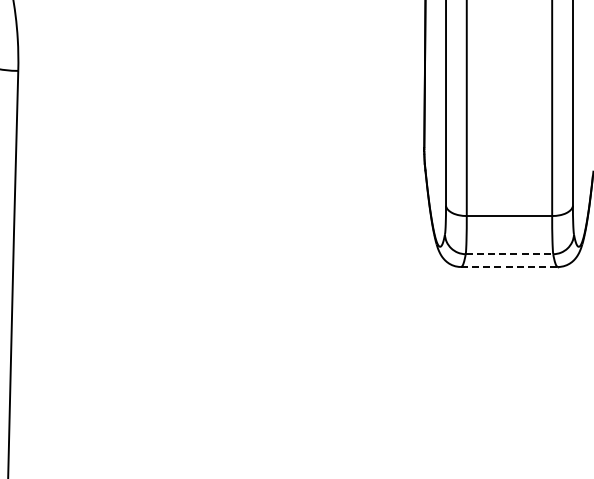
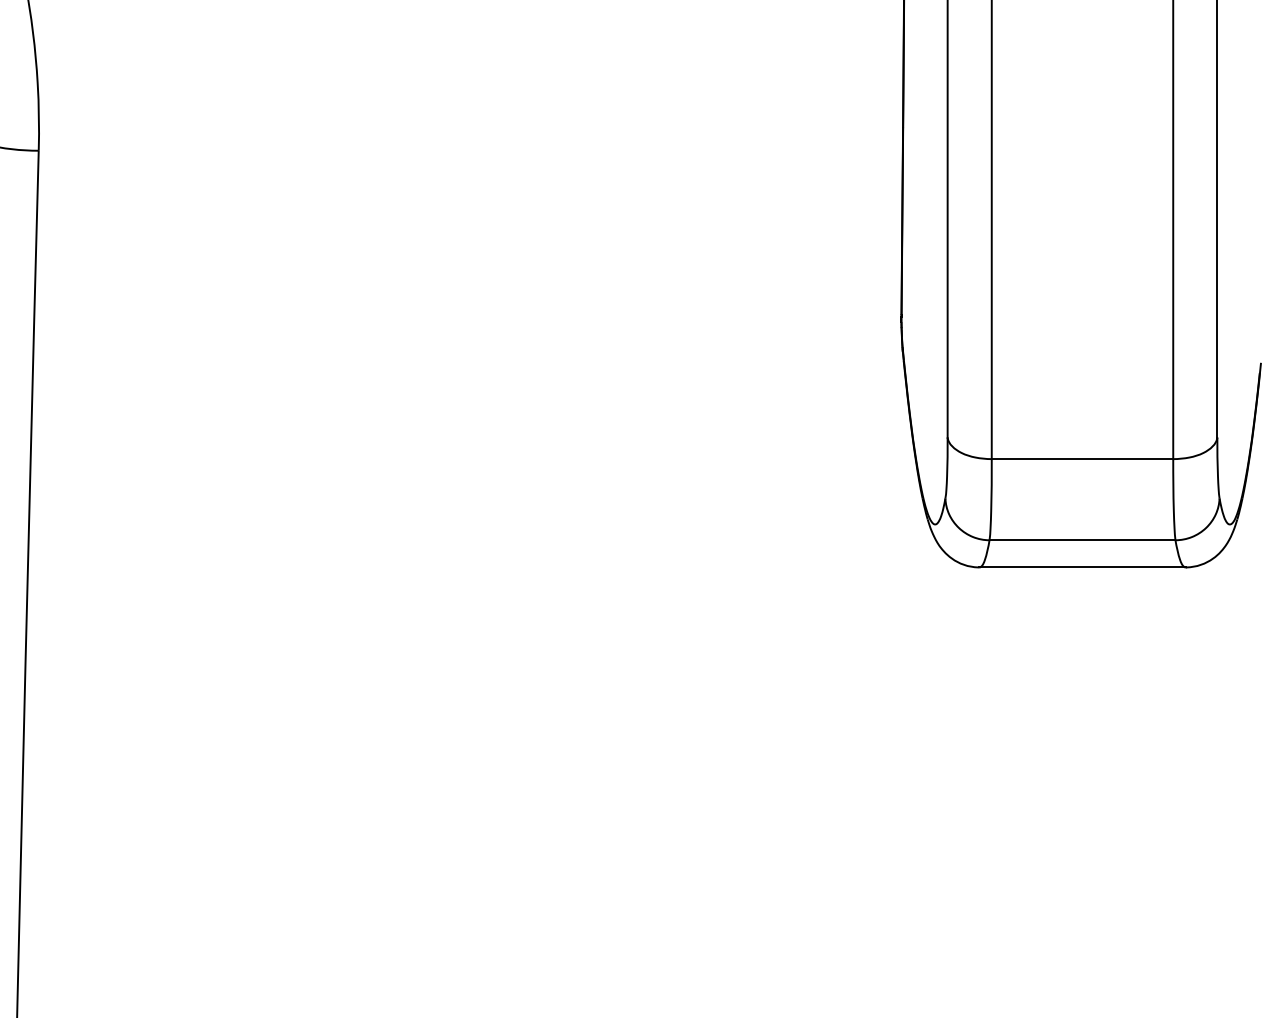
line: (509, 254) -> (1082, 540), dashed -> solid
line: (509, 267) -> (1082, 568), dashed -> solid

